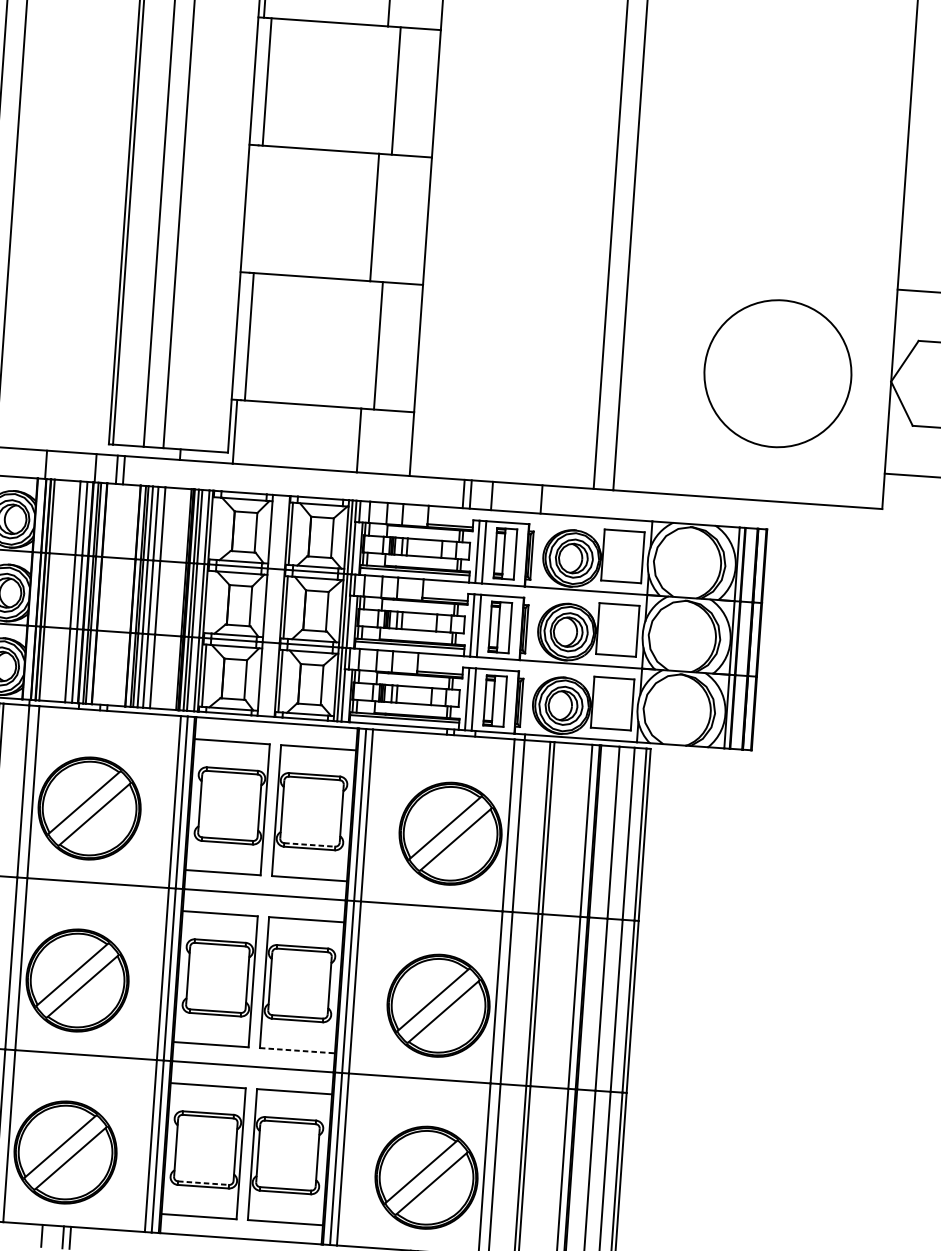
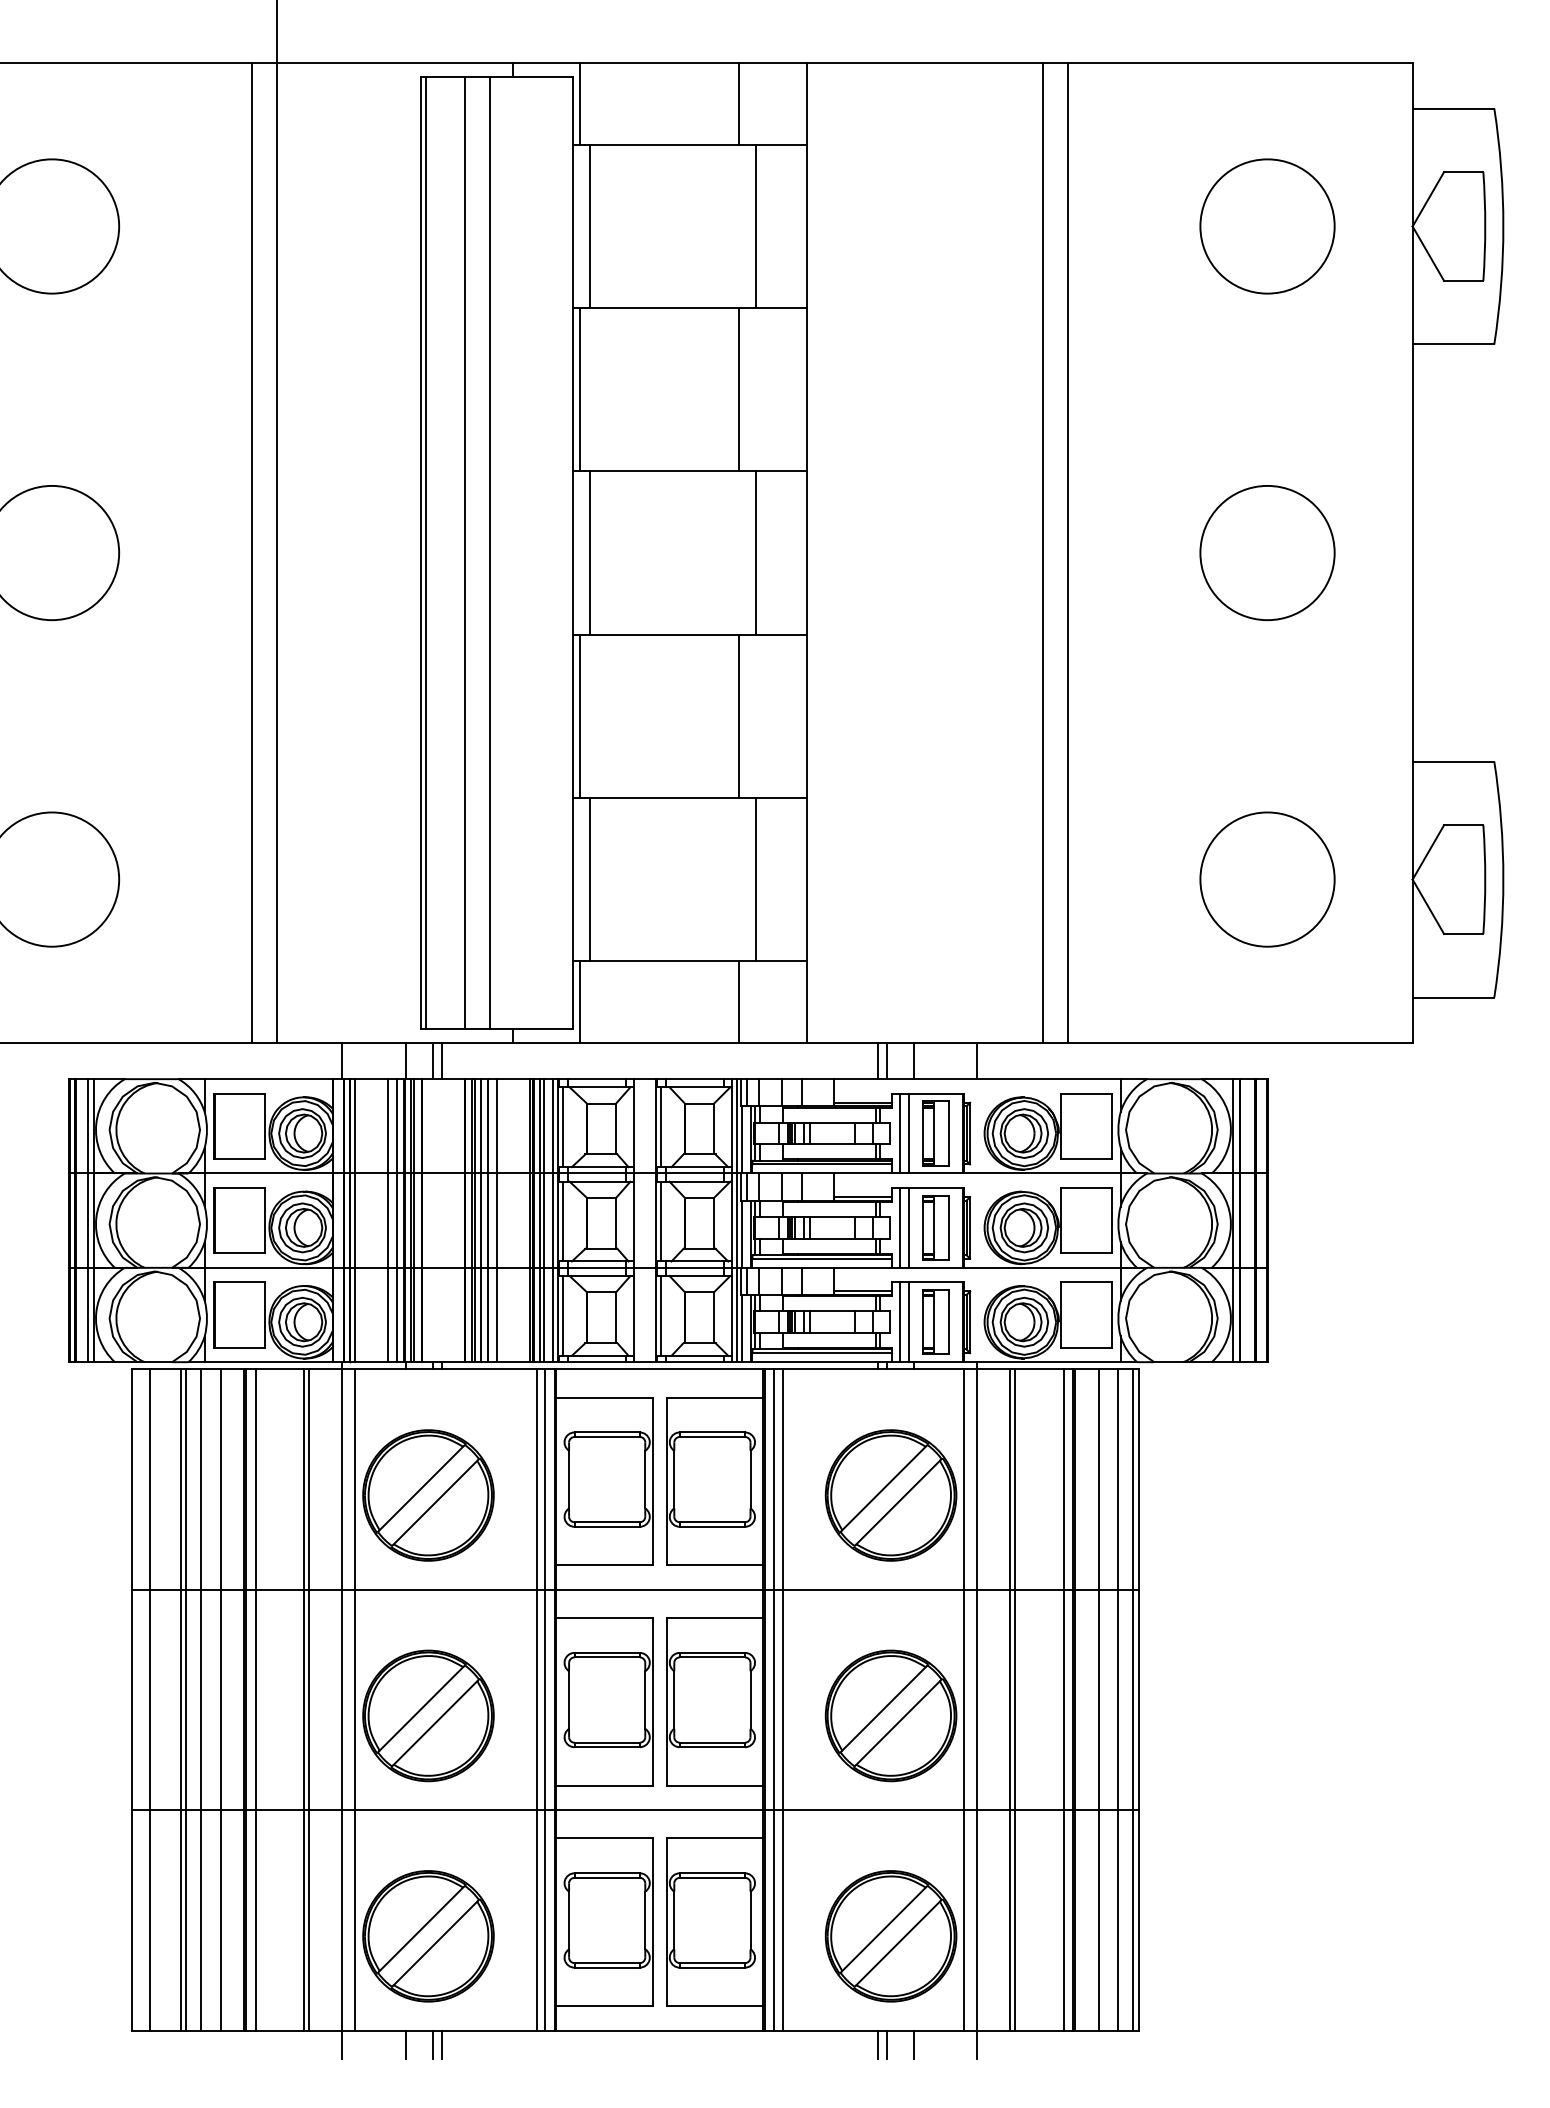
circle: (795, 119) -> (1267, 553), added
line: (250, 208) -> (580, 715), added
circle: (777, 373) -> (1267, 879), size x0.71
line: (214, 528) -> (562, 1127), added
line: (209, 602) -> (562, 1221), added
line: (309, 845) -> (712, 1522), dashed -> solid
line: (297, 1050) -> (715, 1785), dashed -> solid
line: (203, 1183) -> (607, 1963), dashed -> solid

